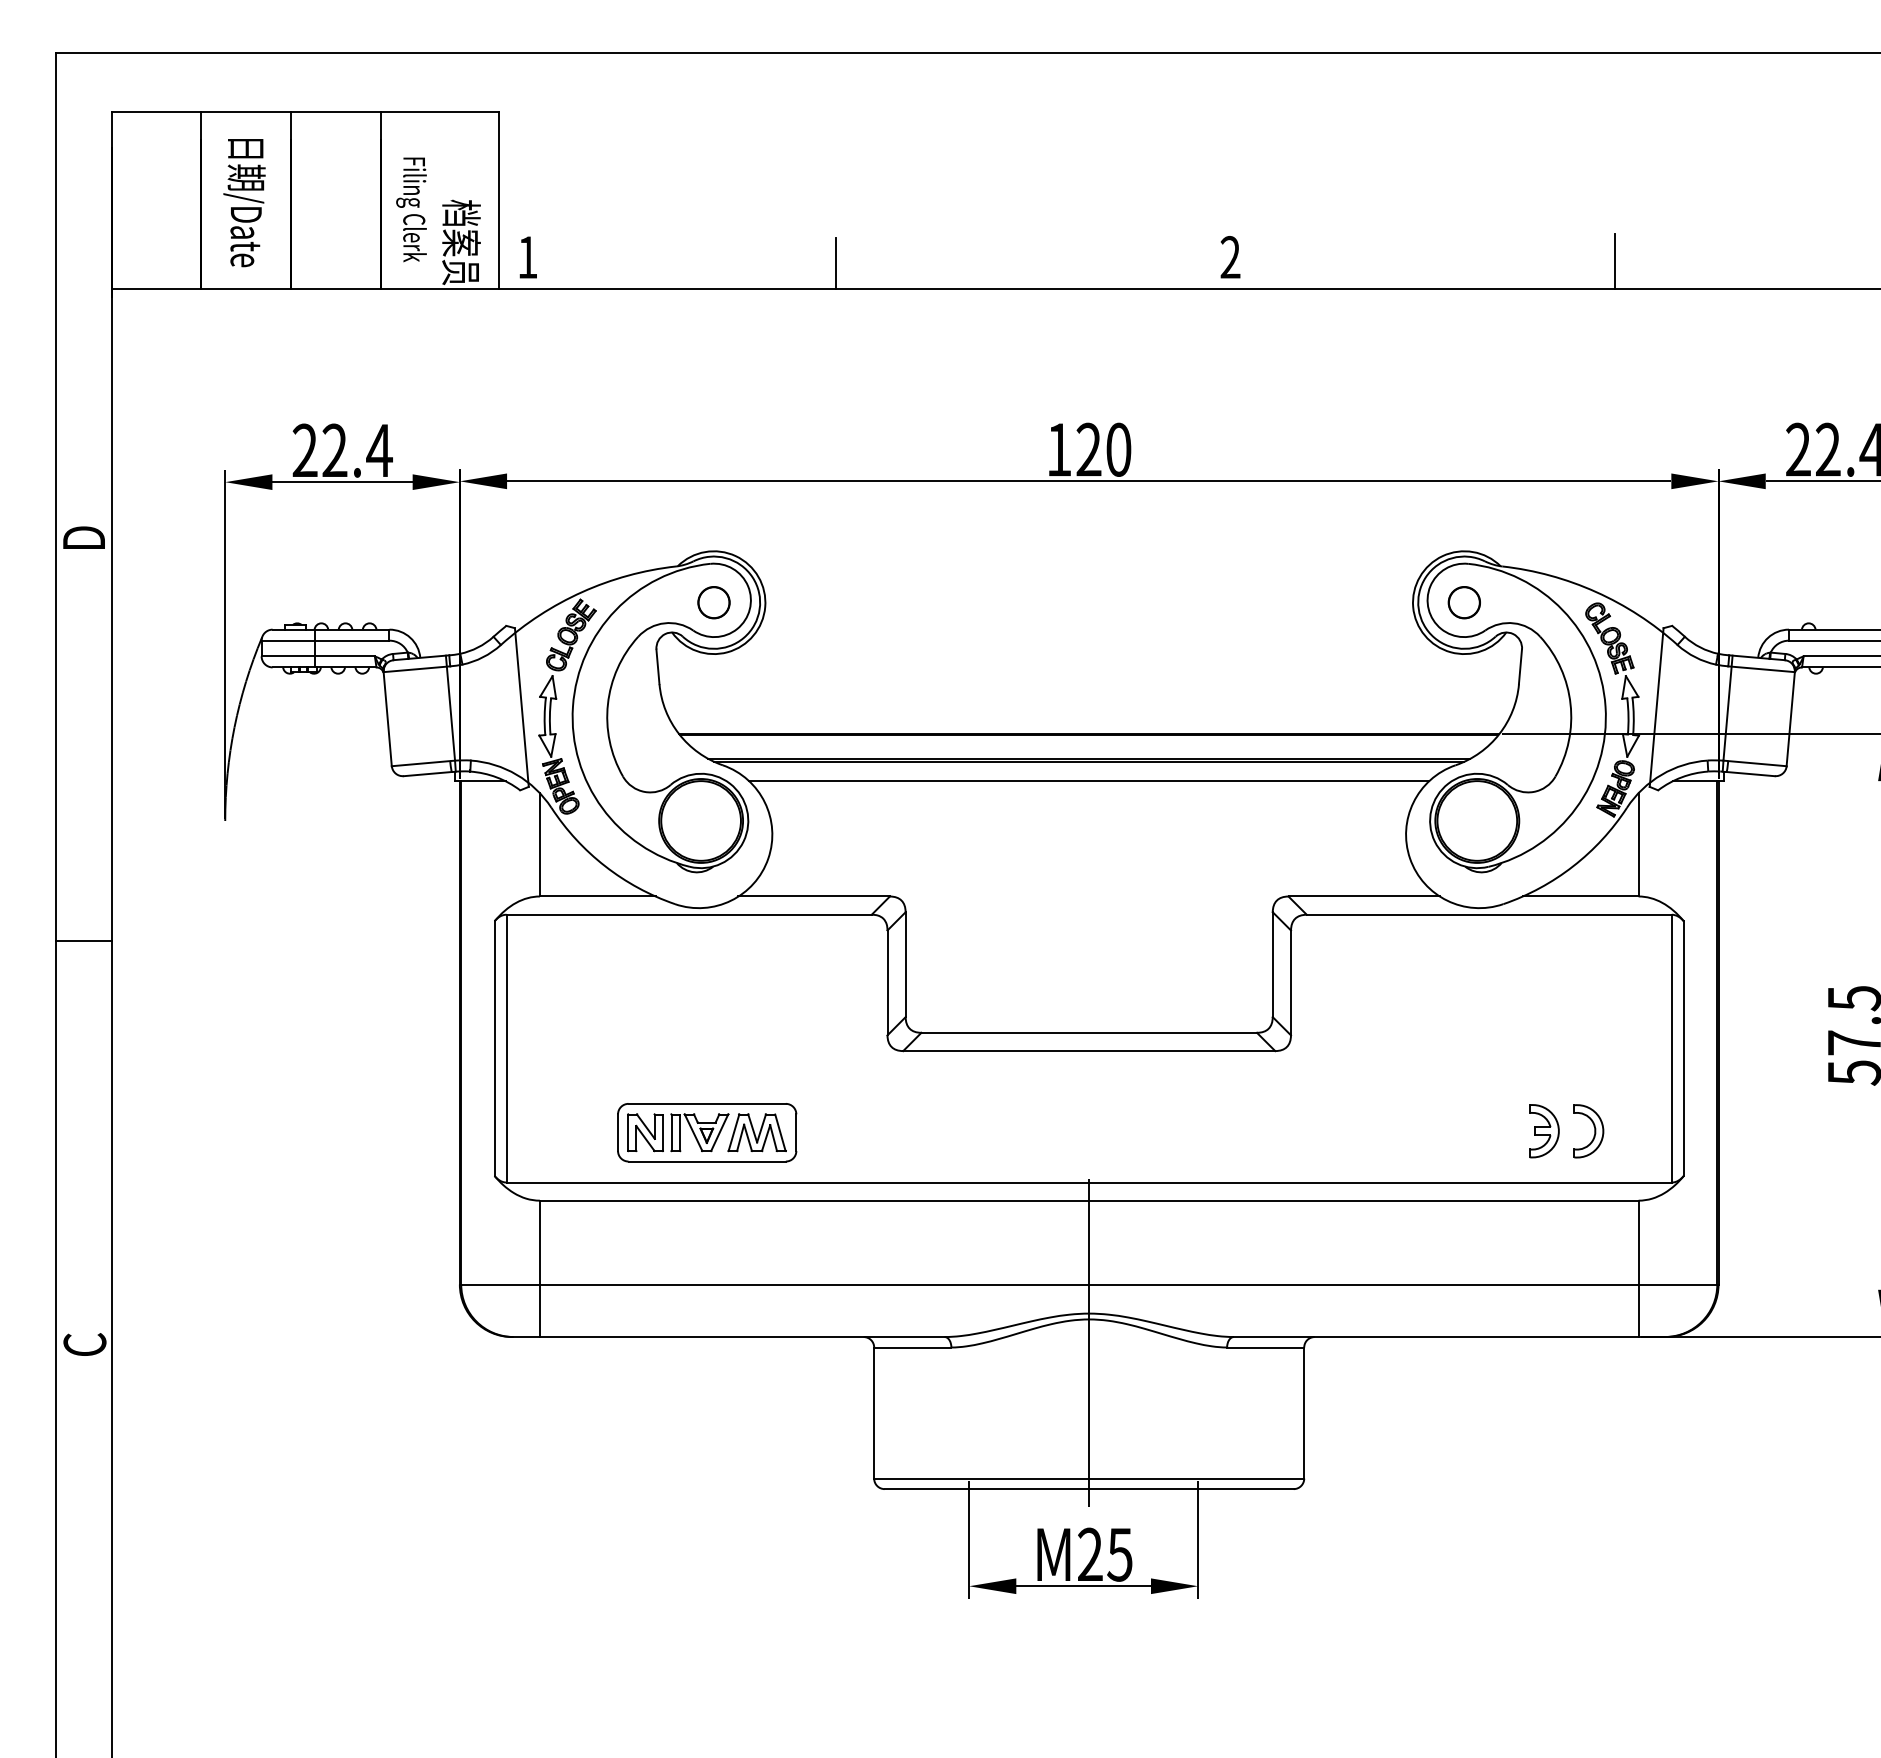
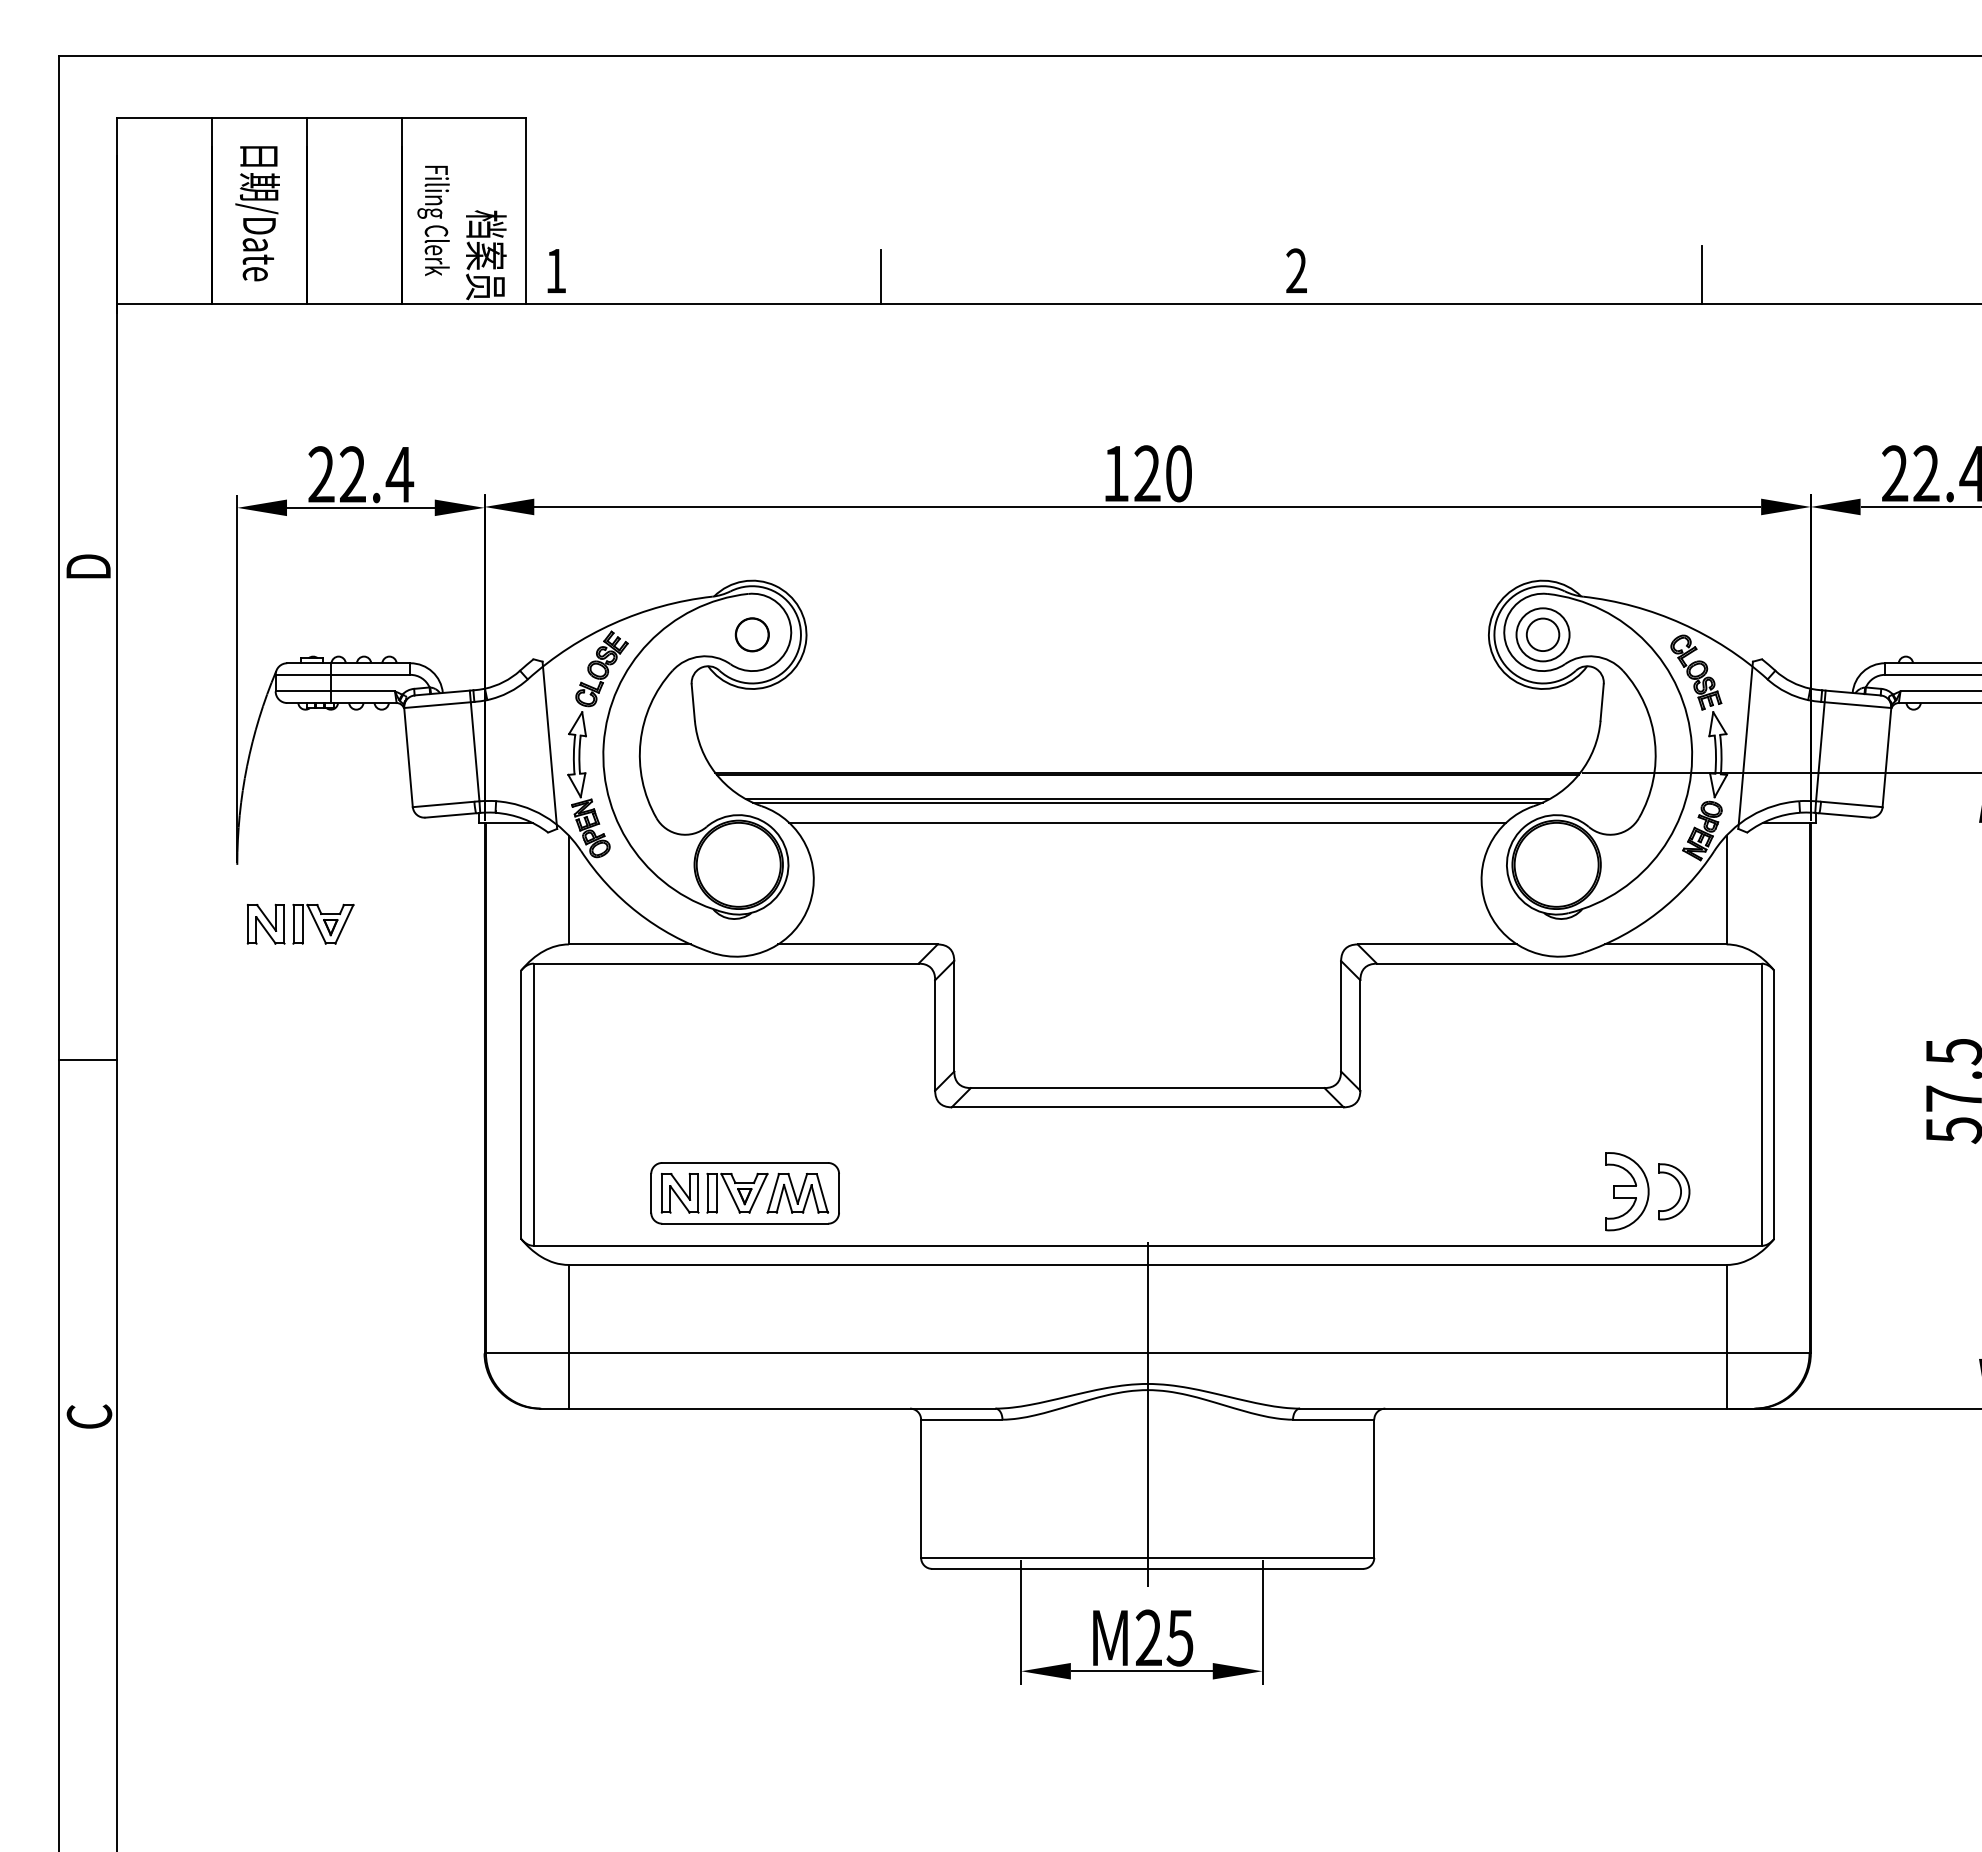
circle: (1463, 602) -> (1542, 634), size x1.6
part: (285, 876) -> (300, 923), added
line: (84, 941) -> (88, 1059), moved
part: (1544, 1130) -> (1627, 1191), size x1.4

